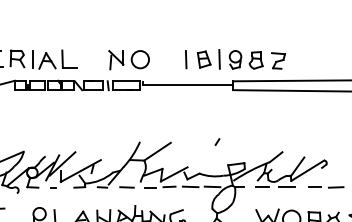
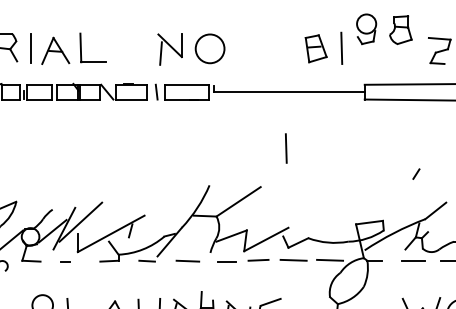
line: (186, 59) -> (286, 148), moved
part: (245, 59) -> (383, 28), moved
line: (217, 141) -> (416, 173), moved

